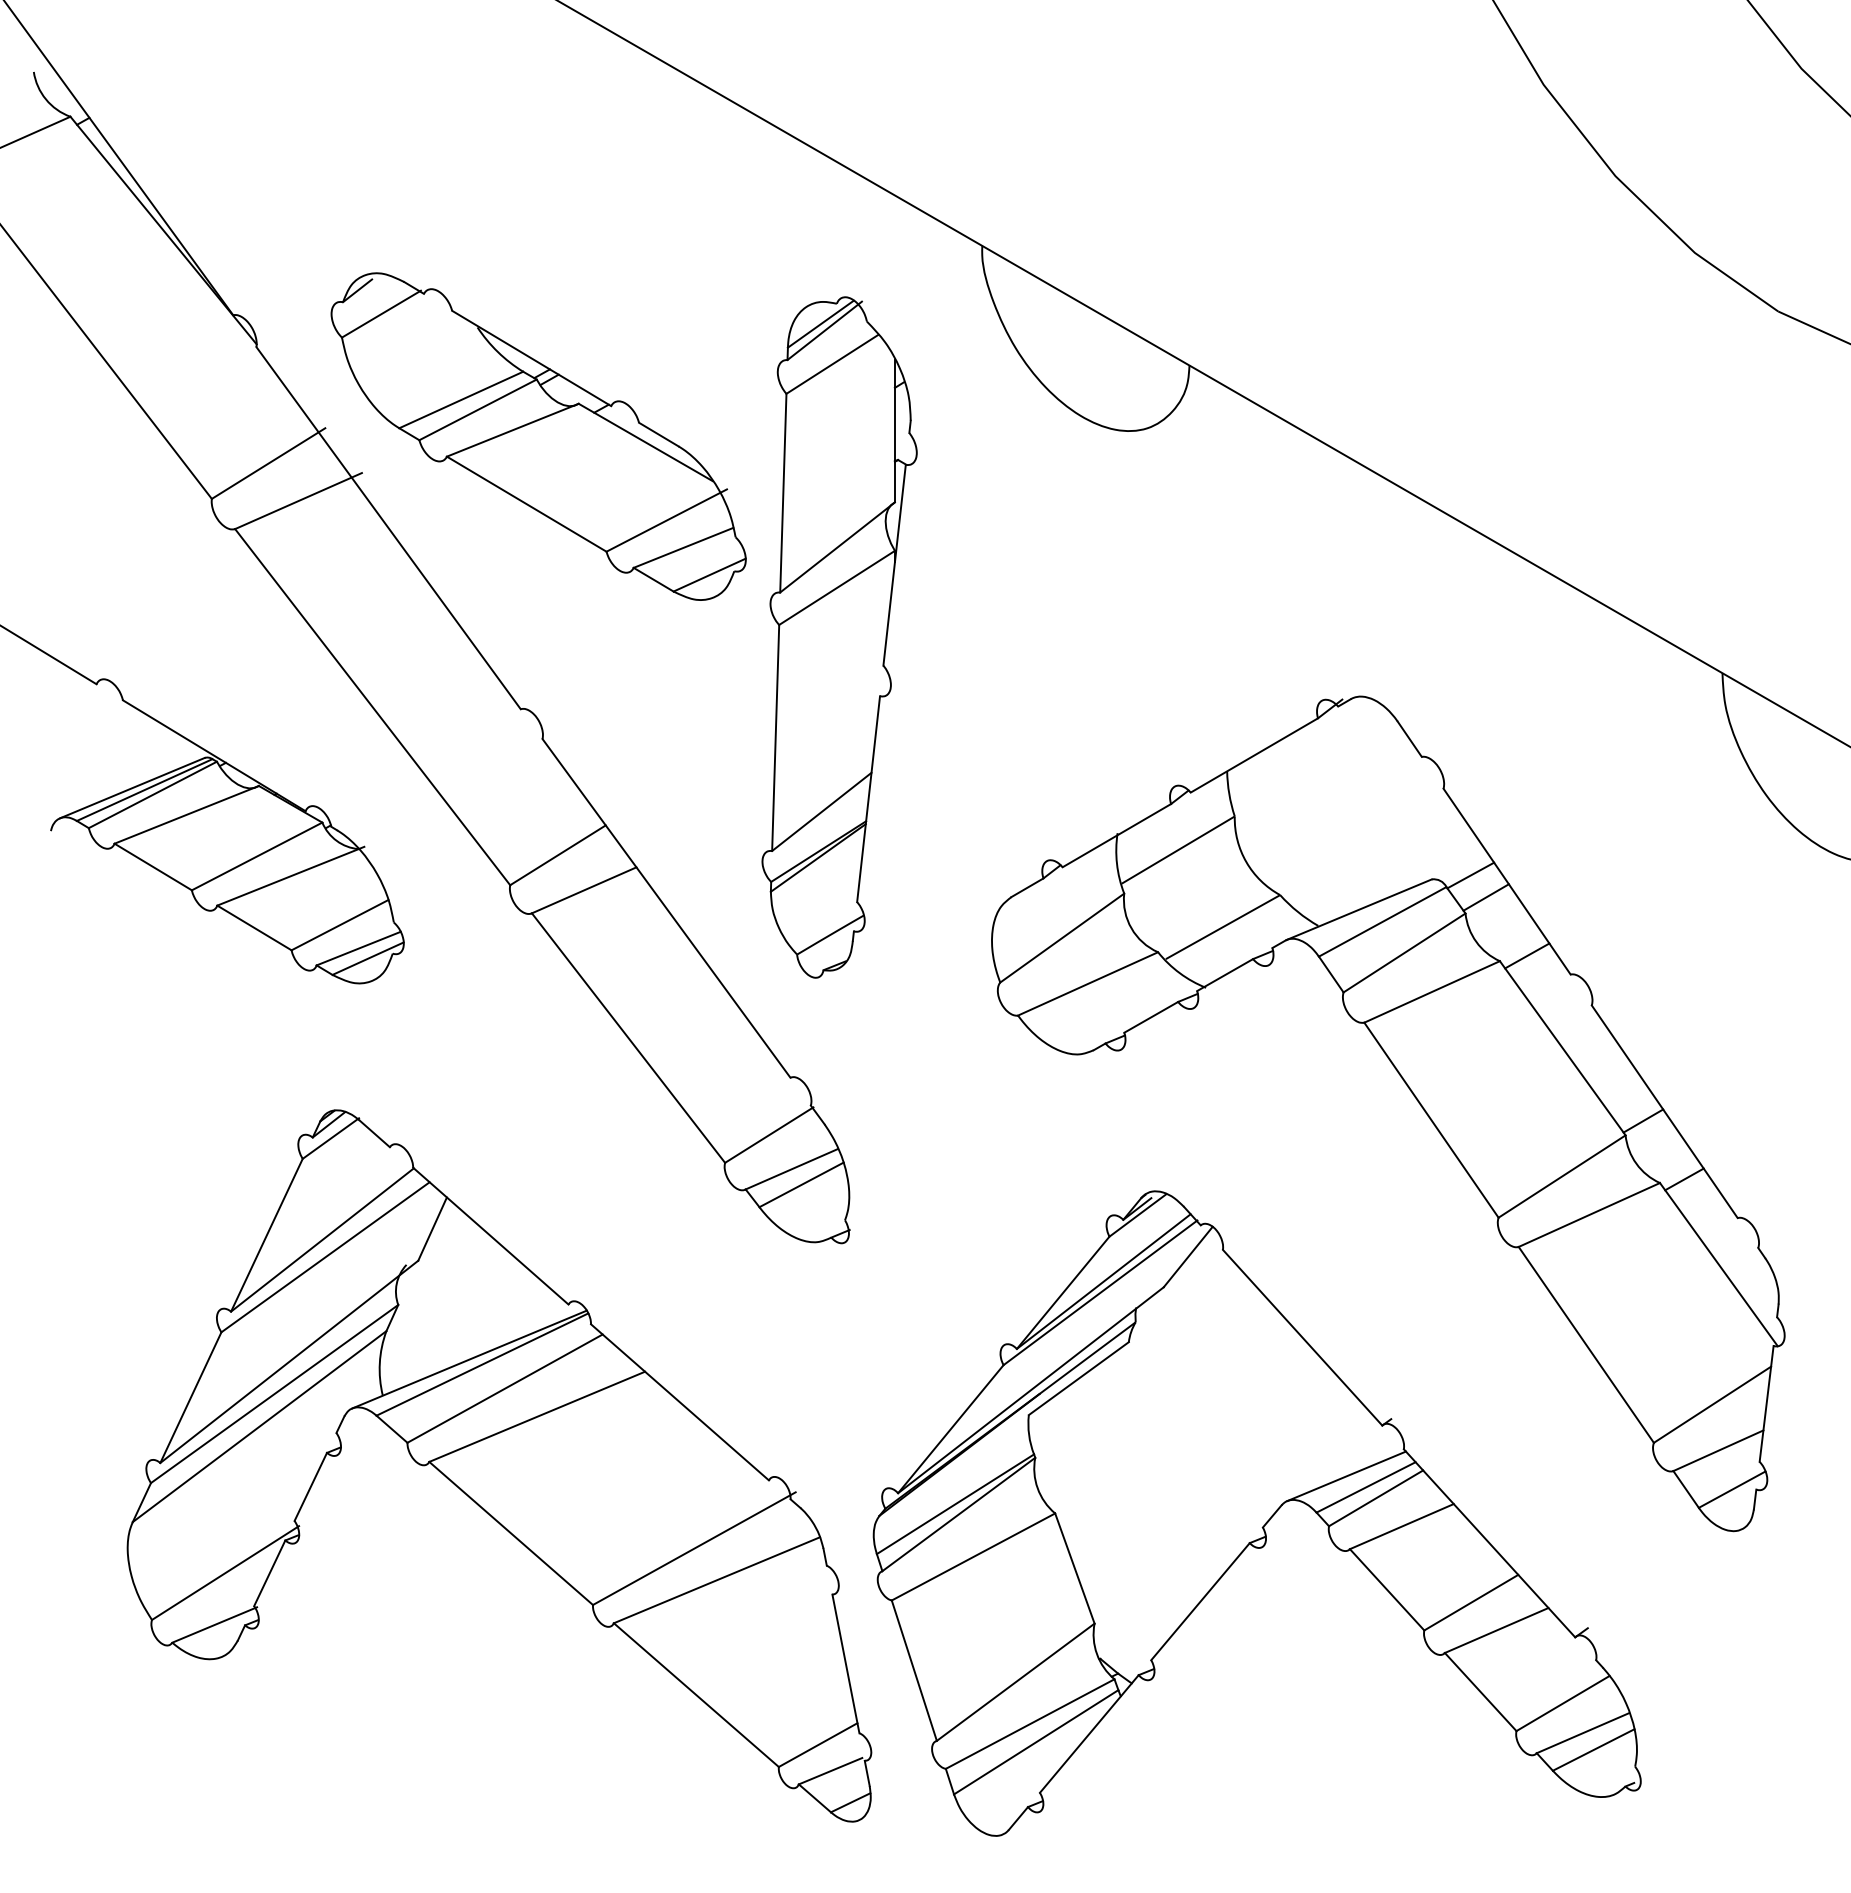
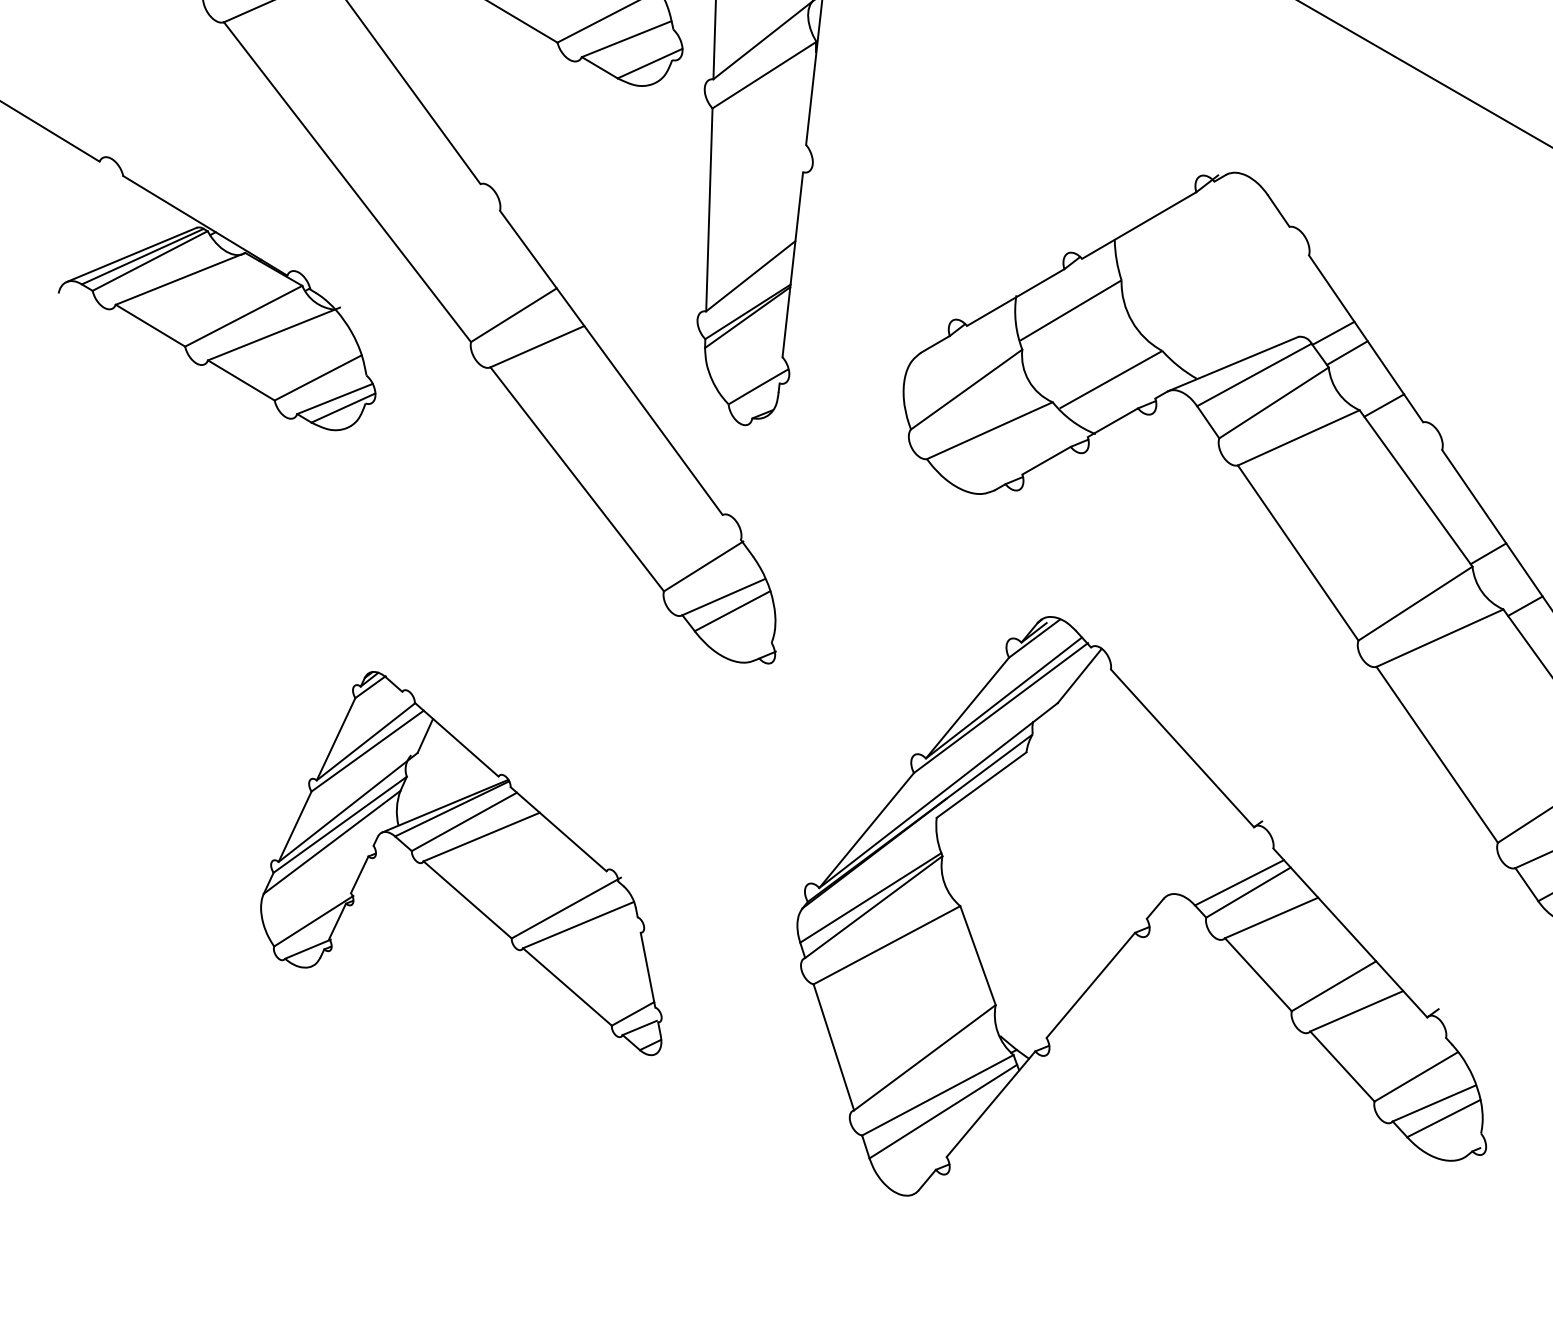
part: (499, 1465) -> (461, 863), size x0.6
line: (1346, 1476) -> (1221, 872), removed

